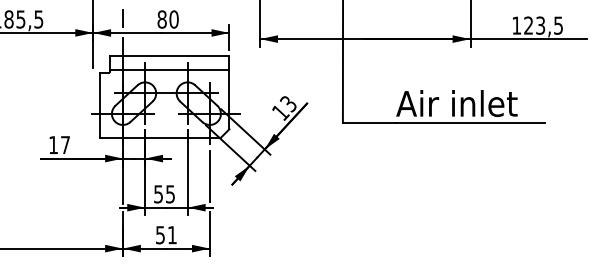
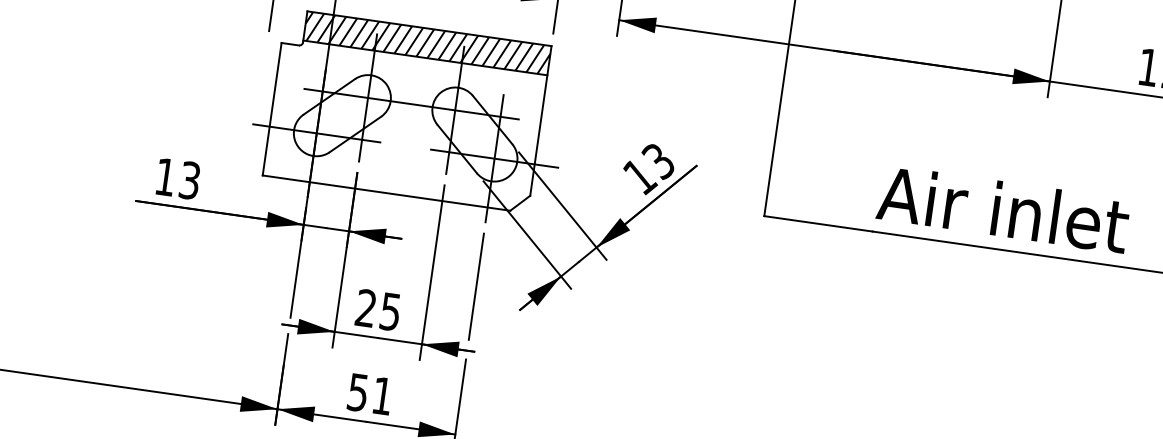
hatch: (169, 63) -> (426, 43), added
text: (65, 145) -> (189, 181), 17 -> 13
text: (158, 194) -> (365, 308), 55 -> 25

